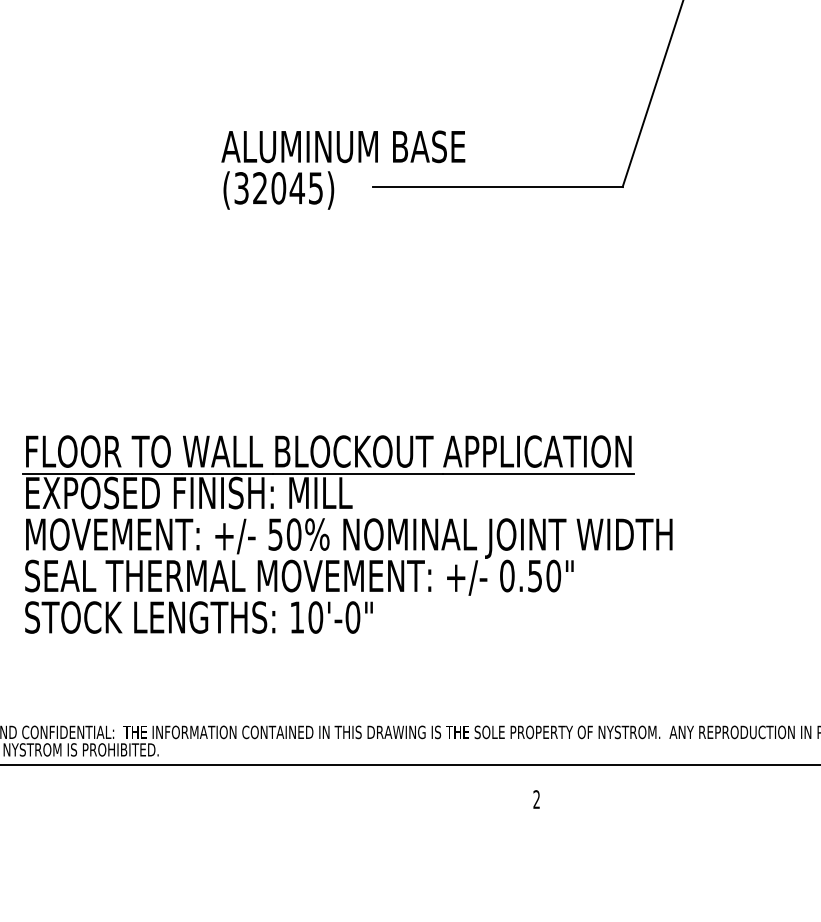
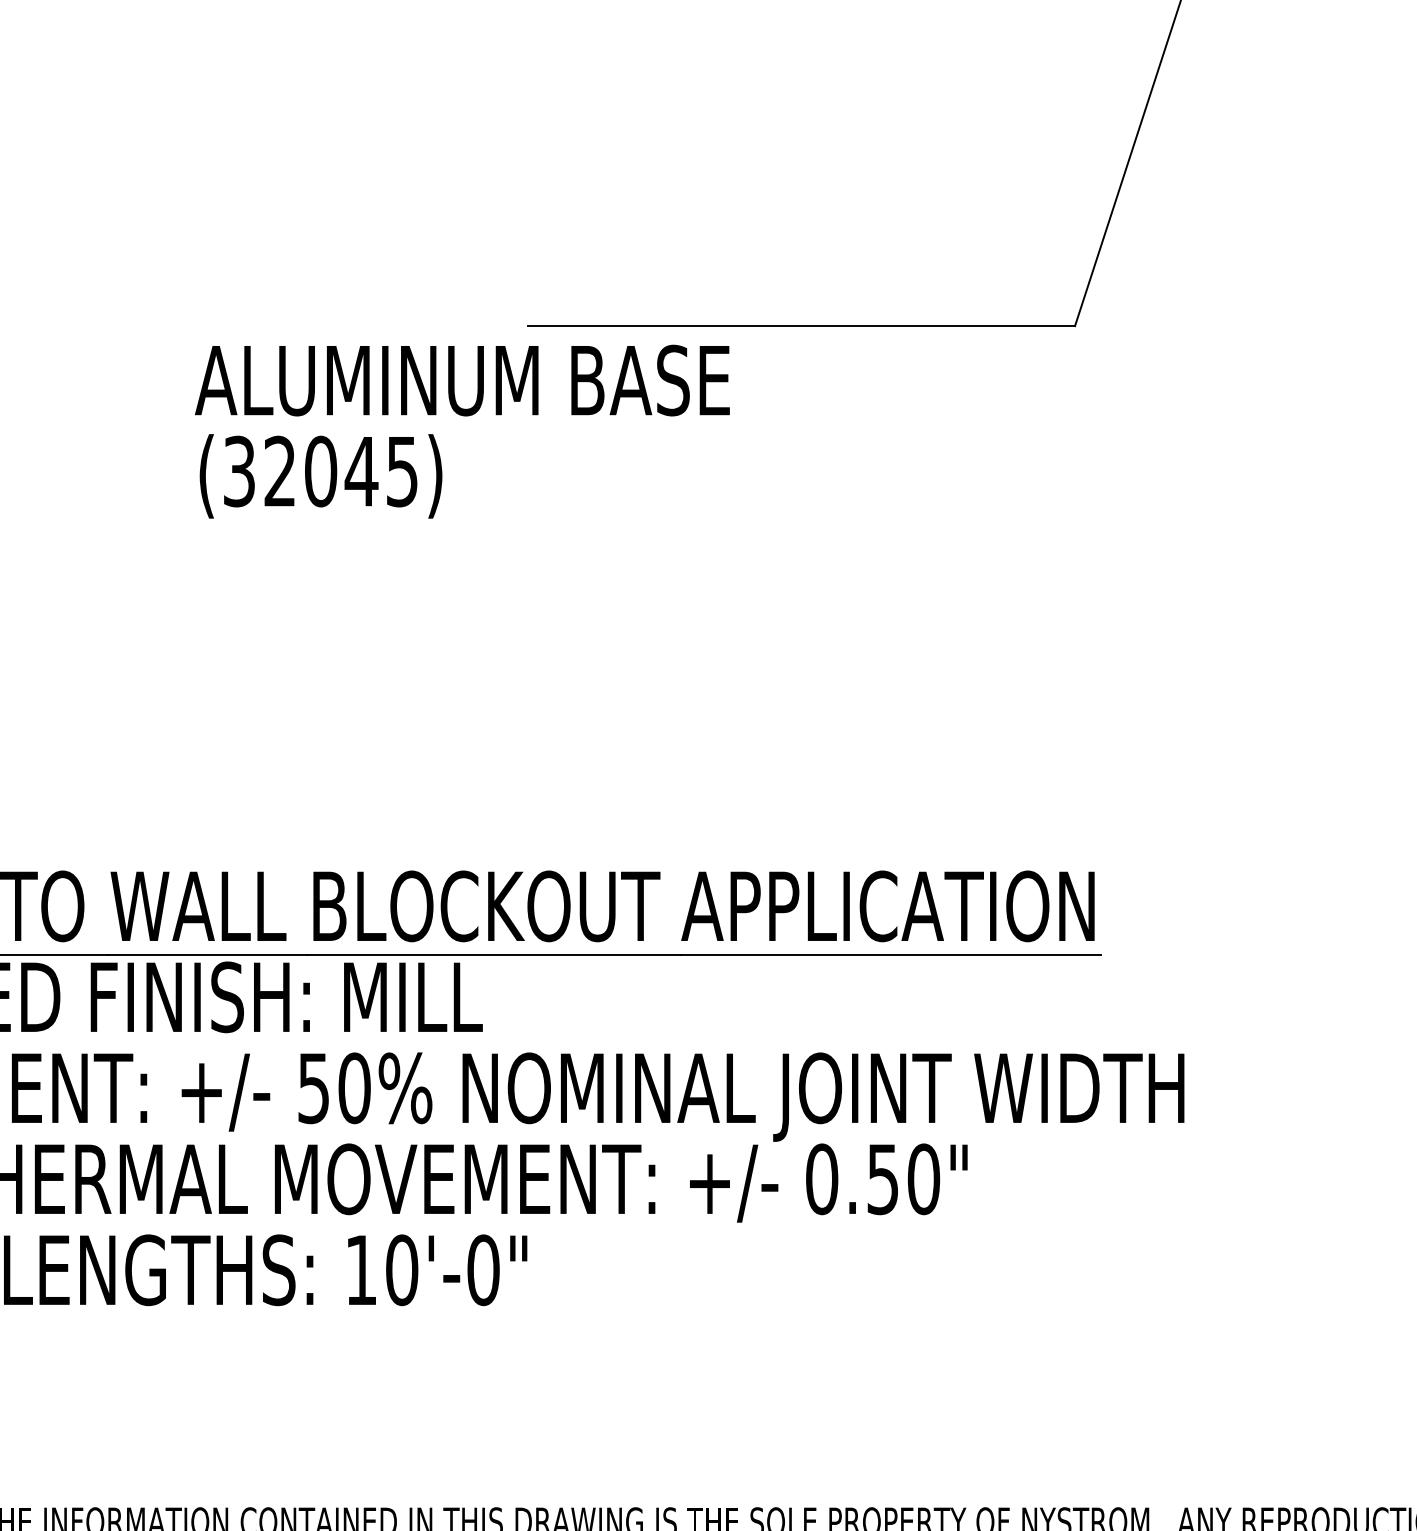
text: (343, 169) -> (462, 430), moved

